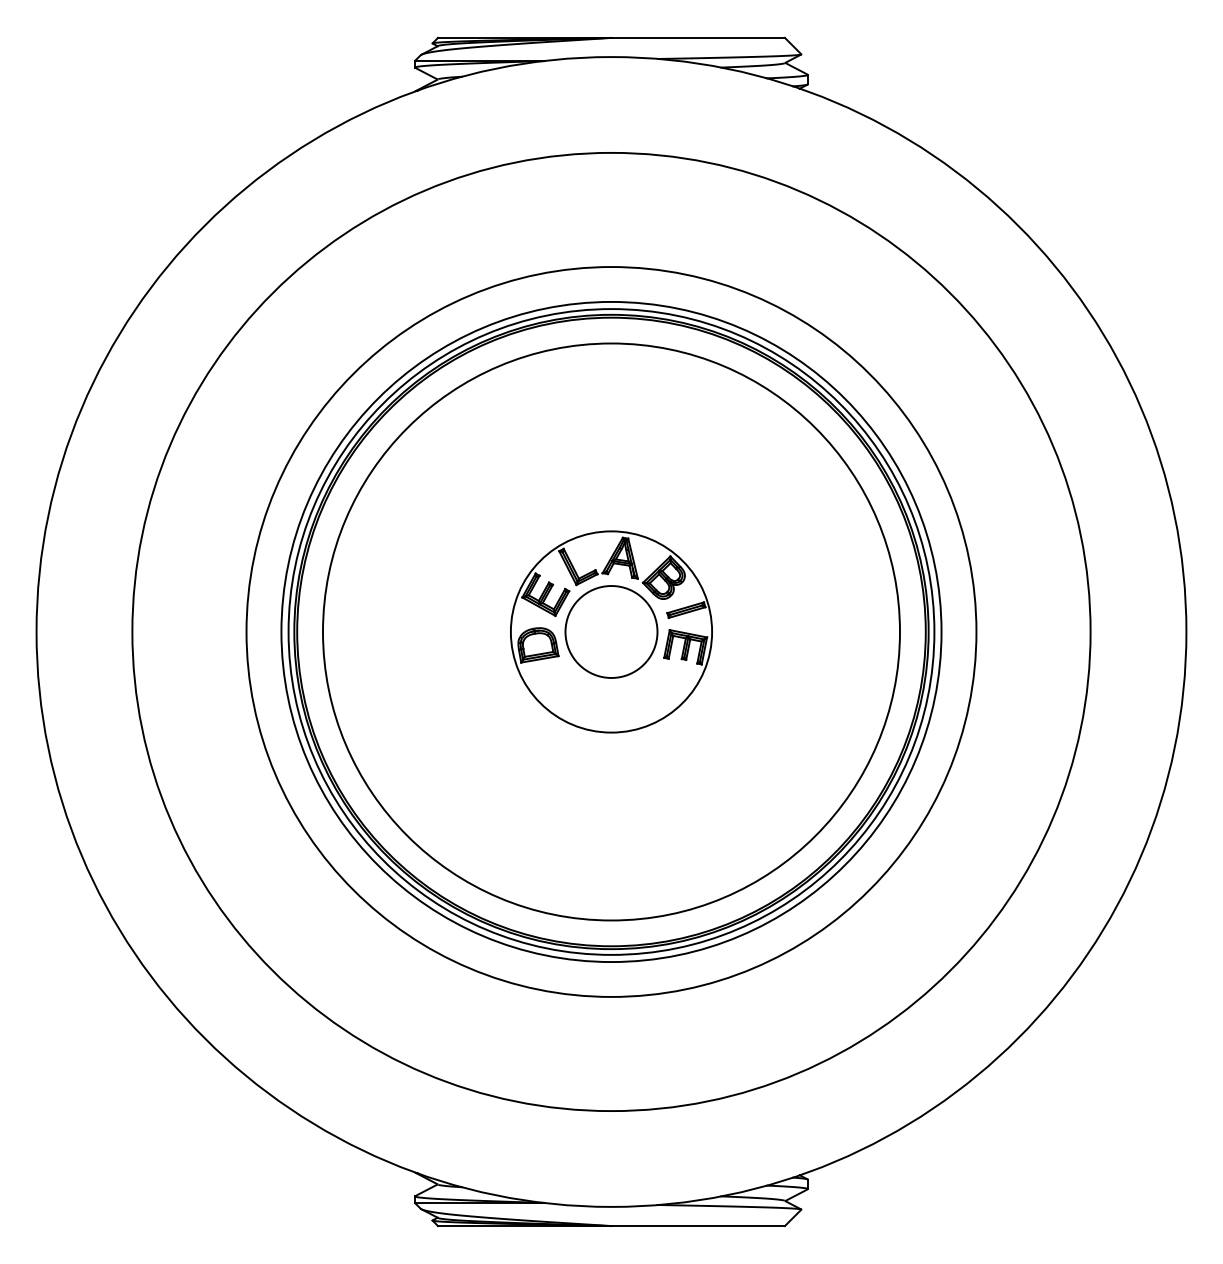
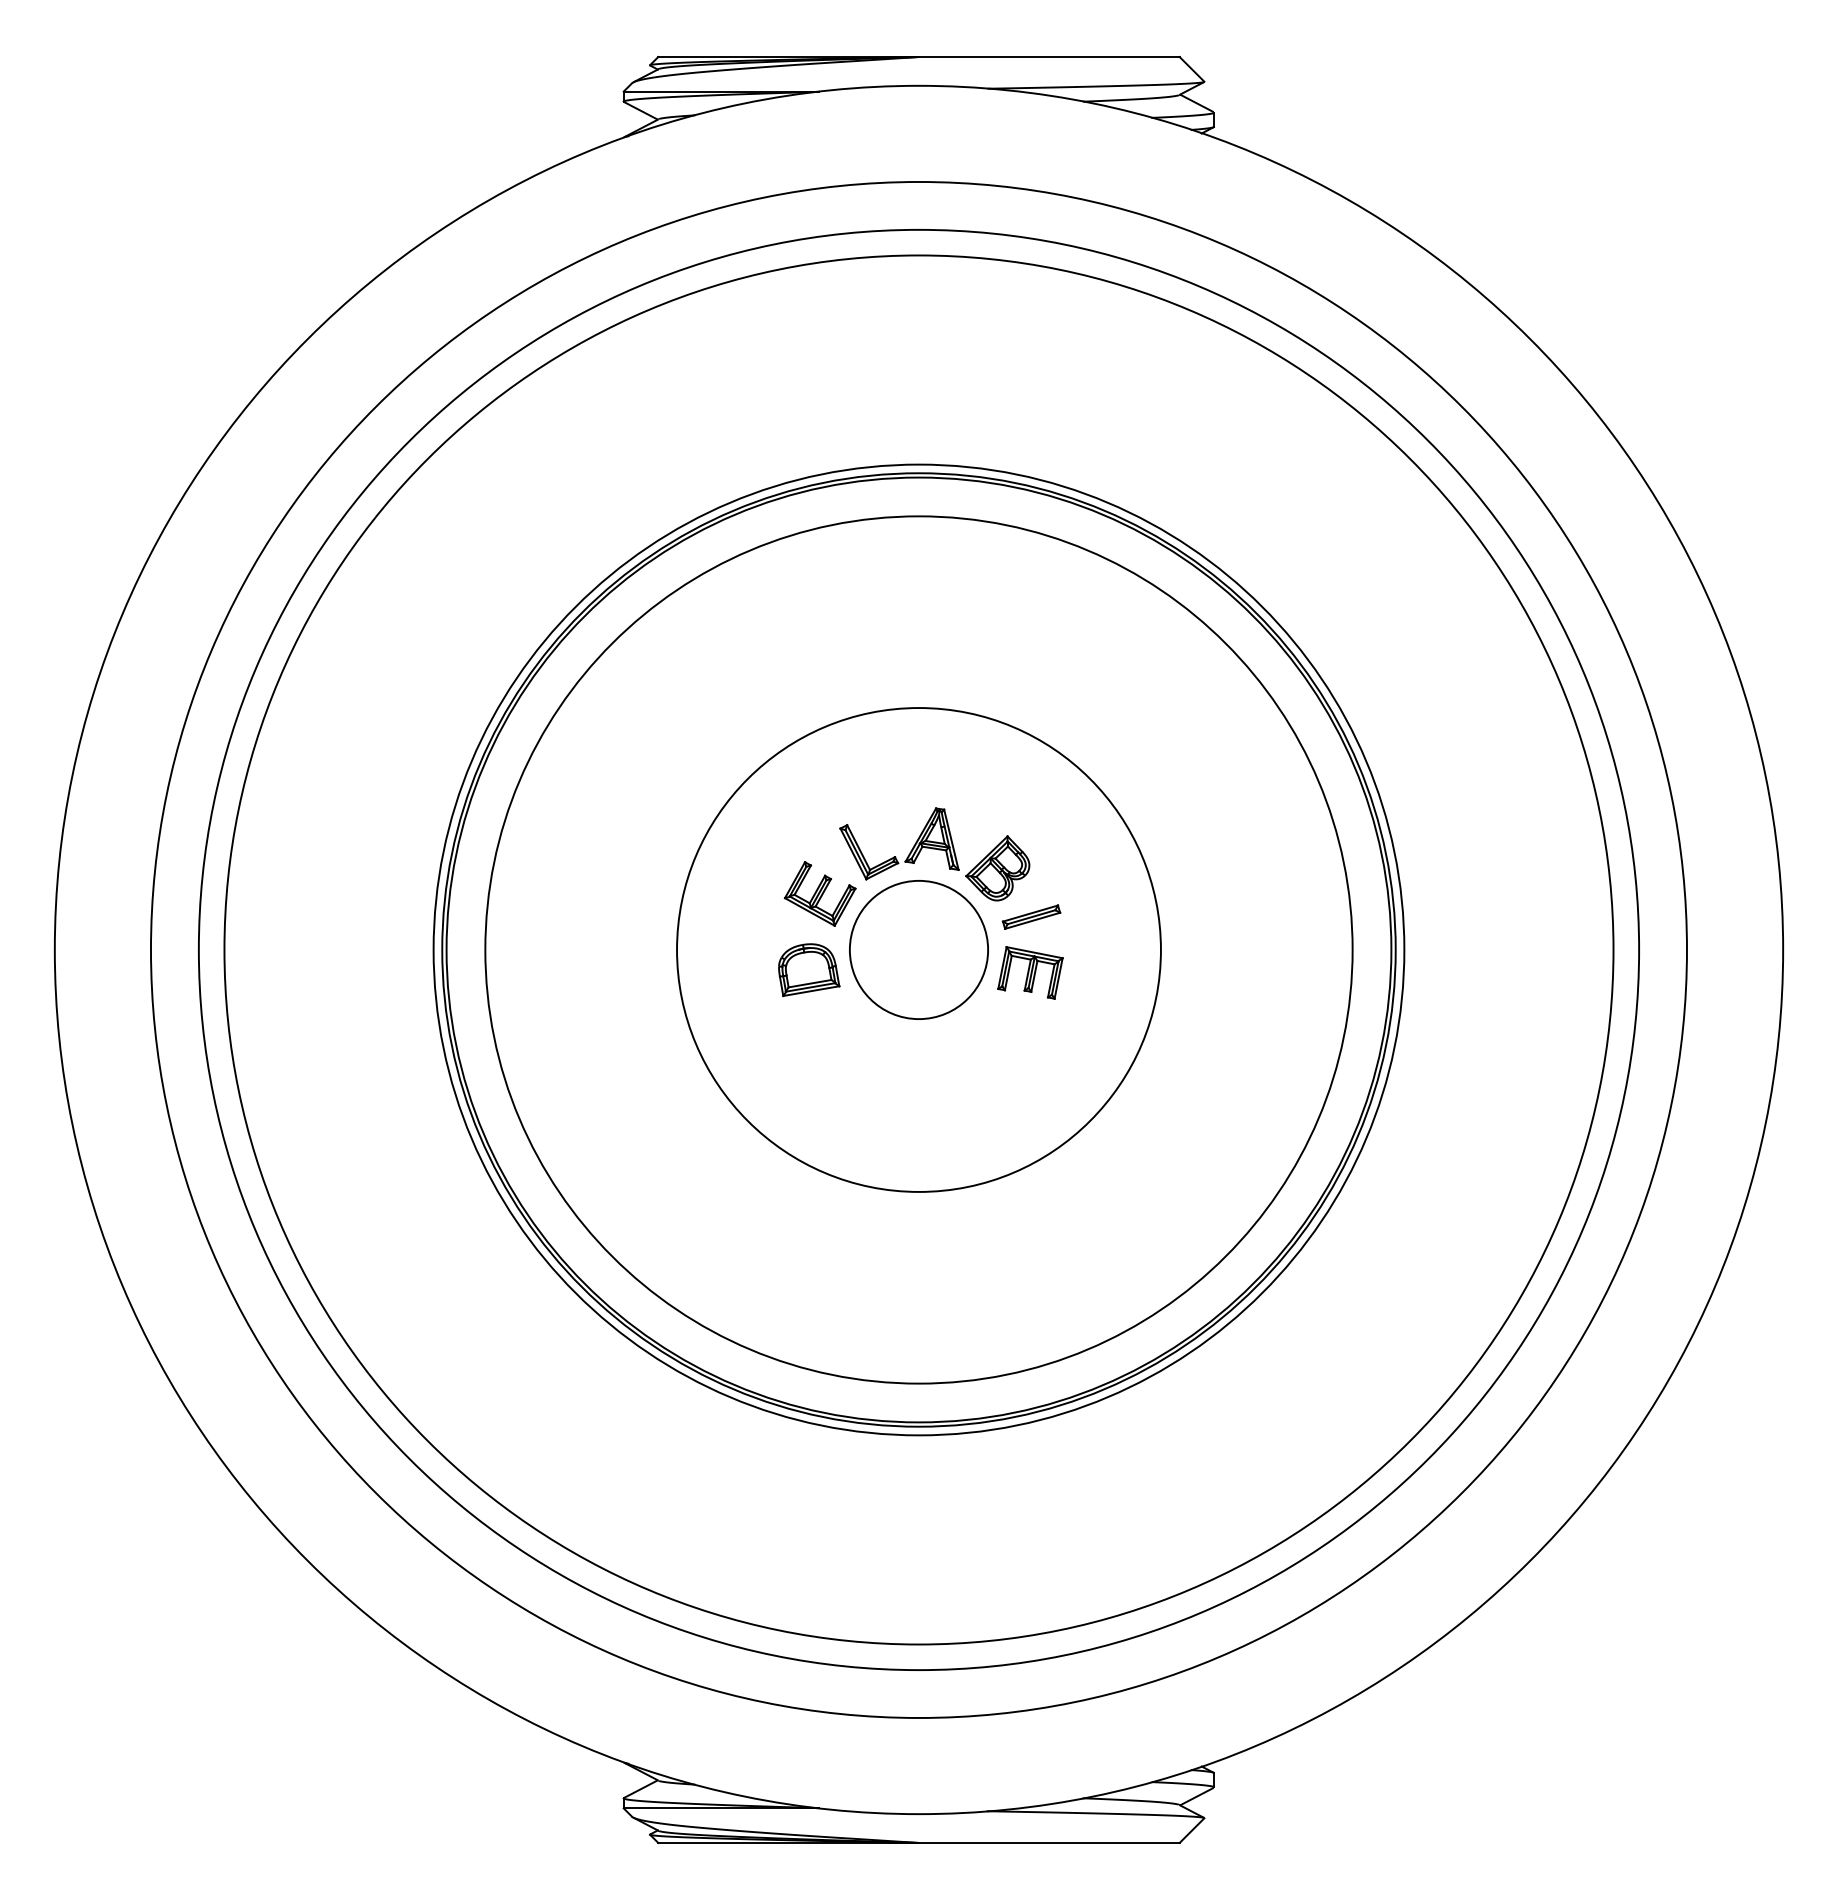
circle: (611, 631) -> (919, 949), size x1.4
circle: (611, 631) -> (919, 949), size x1.4
circle: (611, 631) -> (919, 949), size x1.6

